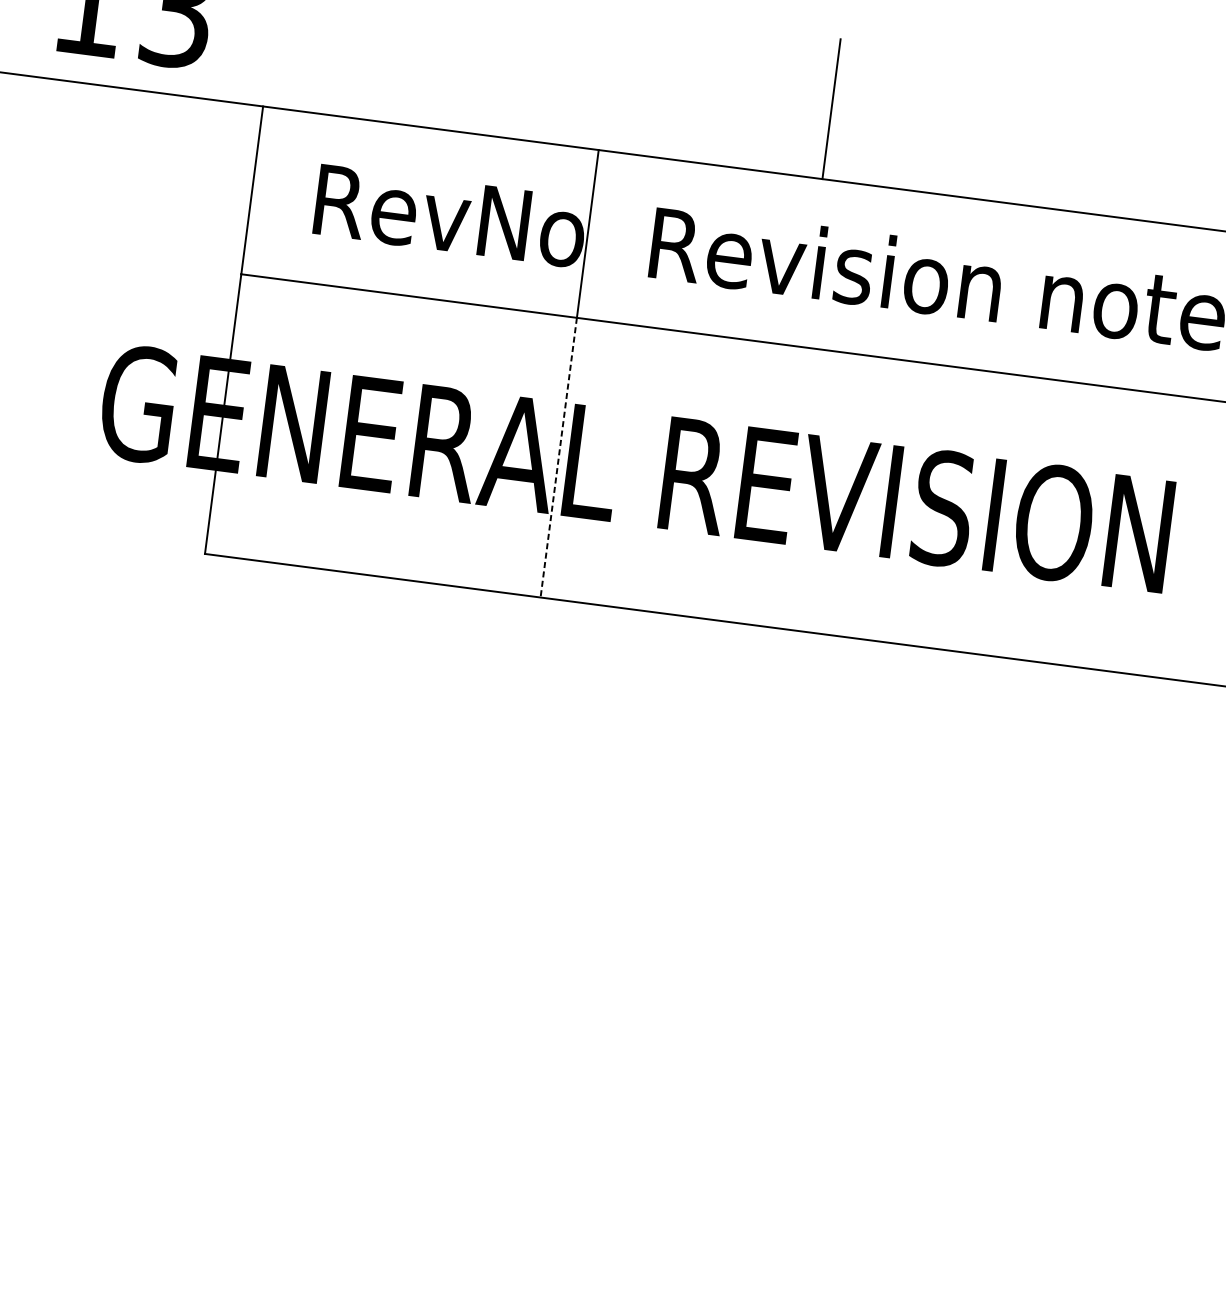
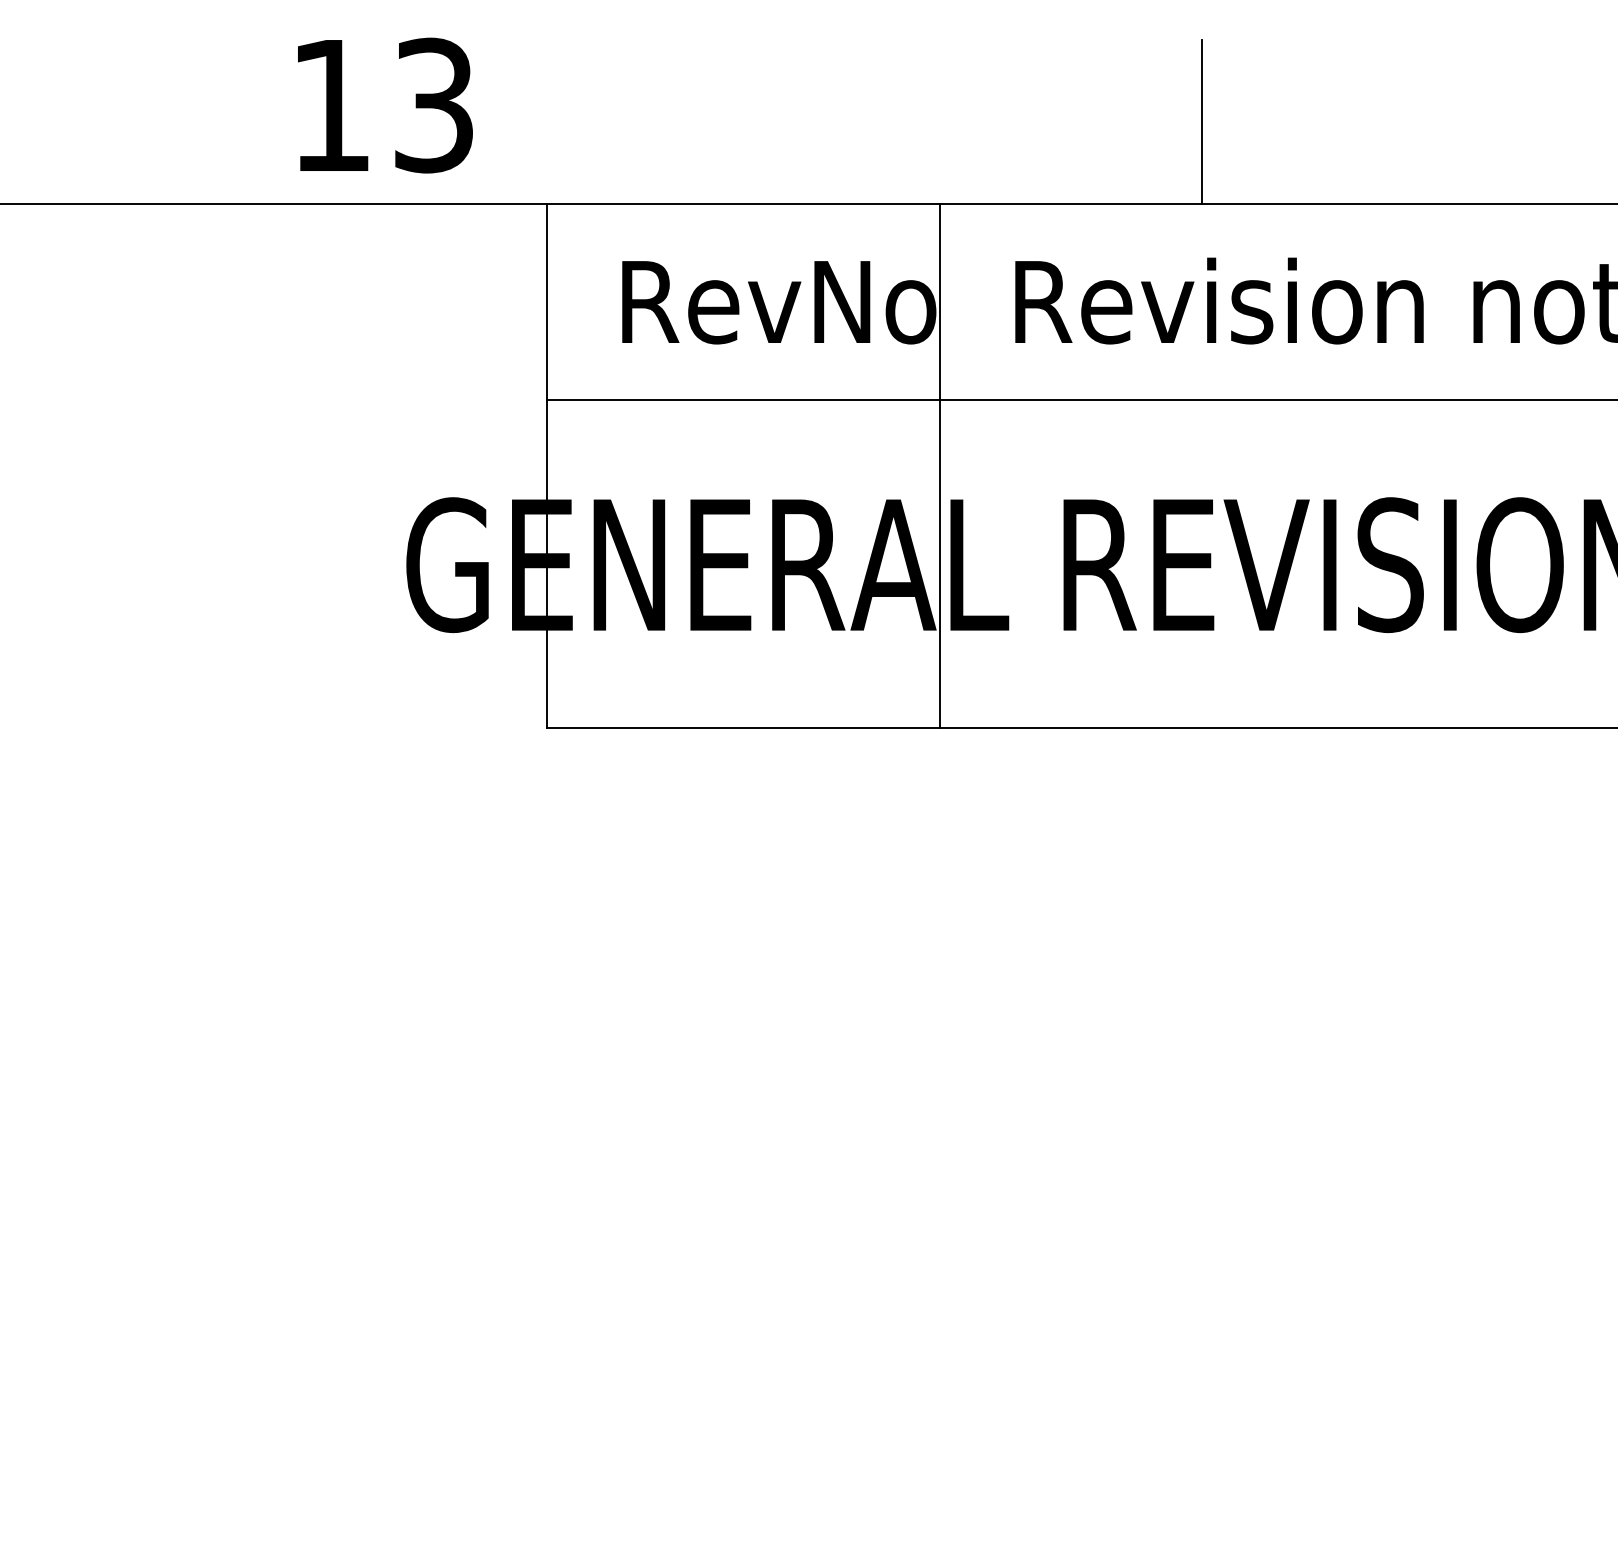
line: (558, 457) -> (939, 564), dashed -> solid

